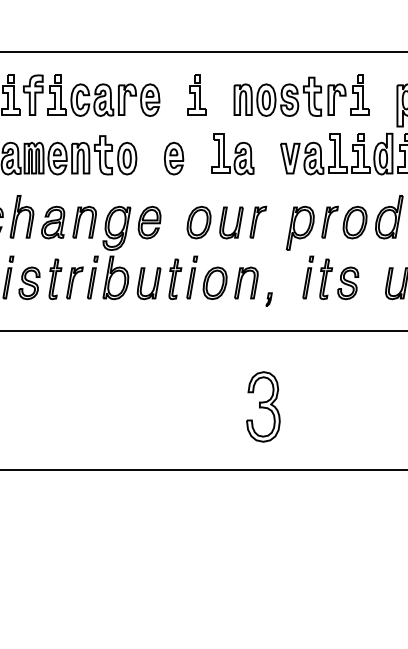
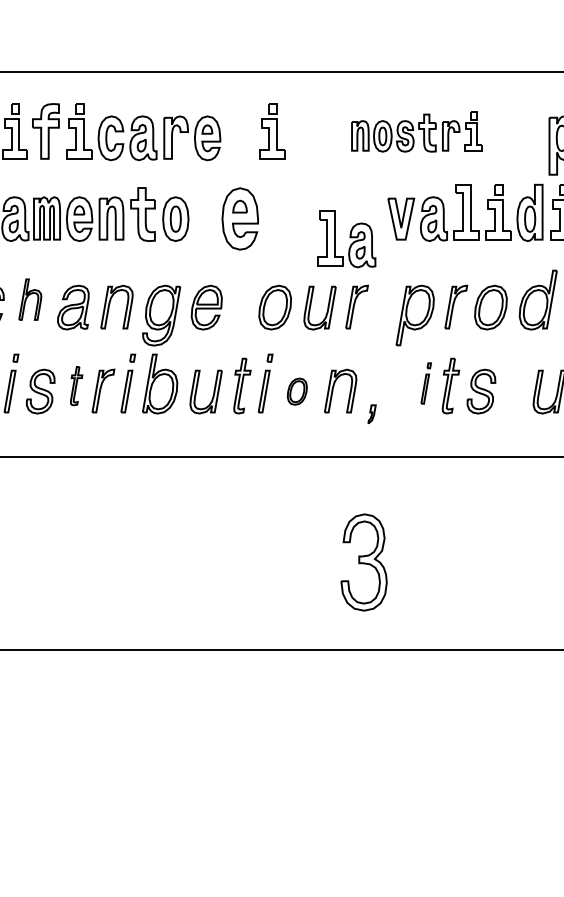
part: (301, 95) -> (416, 131), size x0.7
part: (232, 154) -> (346, 239), moved
part: (174, 158) -> (241, 218), size x1.4
part: (21, 216) -> (29, 299), size x0.7
part: (308, 277) -> (426, 383), size x0.7
part: (55, 279) -> (76, 386), size x0.7
part: (214, 283) -> (296, 391), size x0.6

